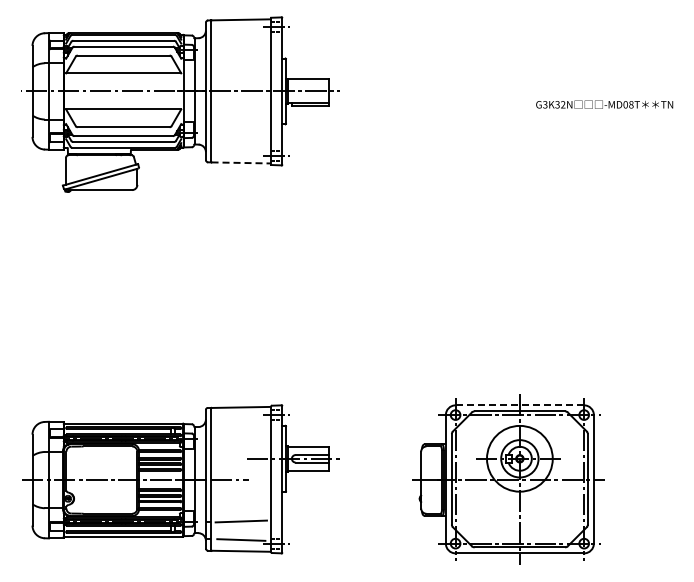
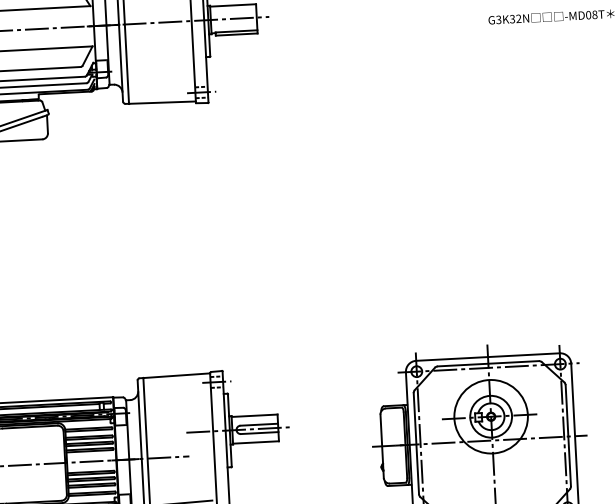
line: (241, 162) -> (162, 102), dashed -> solid
line: (519, 405) -> (487, 357), dashed -> solid

